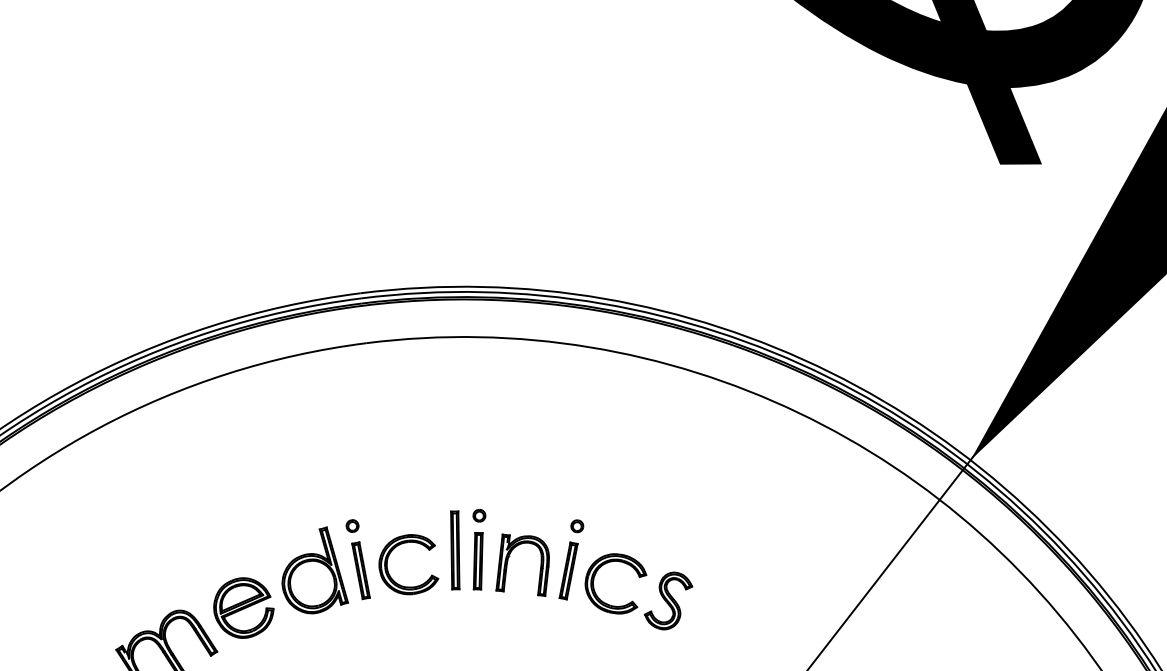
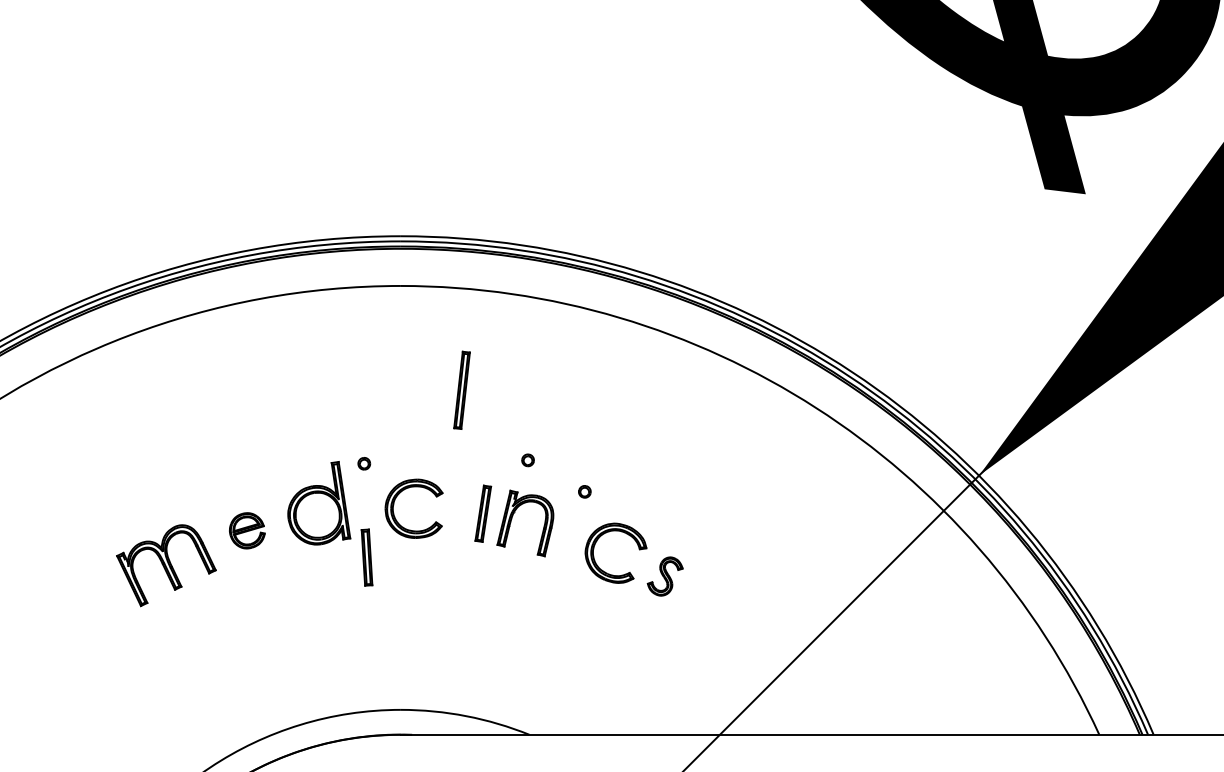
part: (478, 515) -> (527, 460), moved
part: (454, 549) -> (461, 389), moved
part: (360, 570) -> (366, 557), moved
part: (568, 570) -> (570, 534), removed
part: (668, 600) -> (665, 576), size x0.7
part: (243, 607) -> (247, 530), size x0.6

